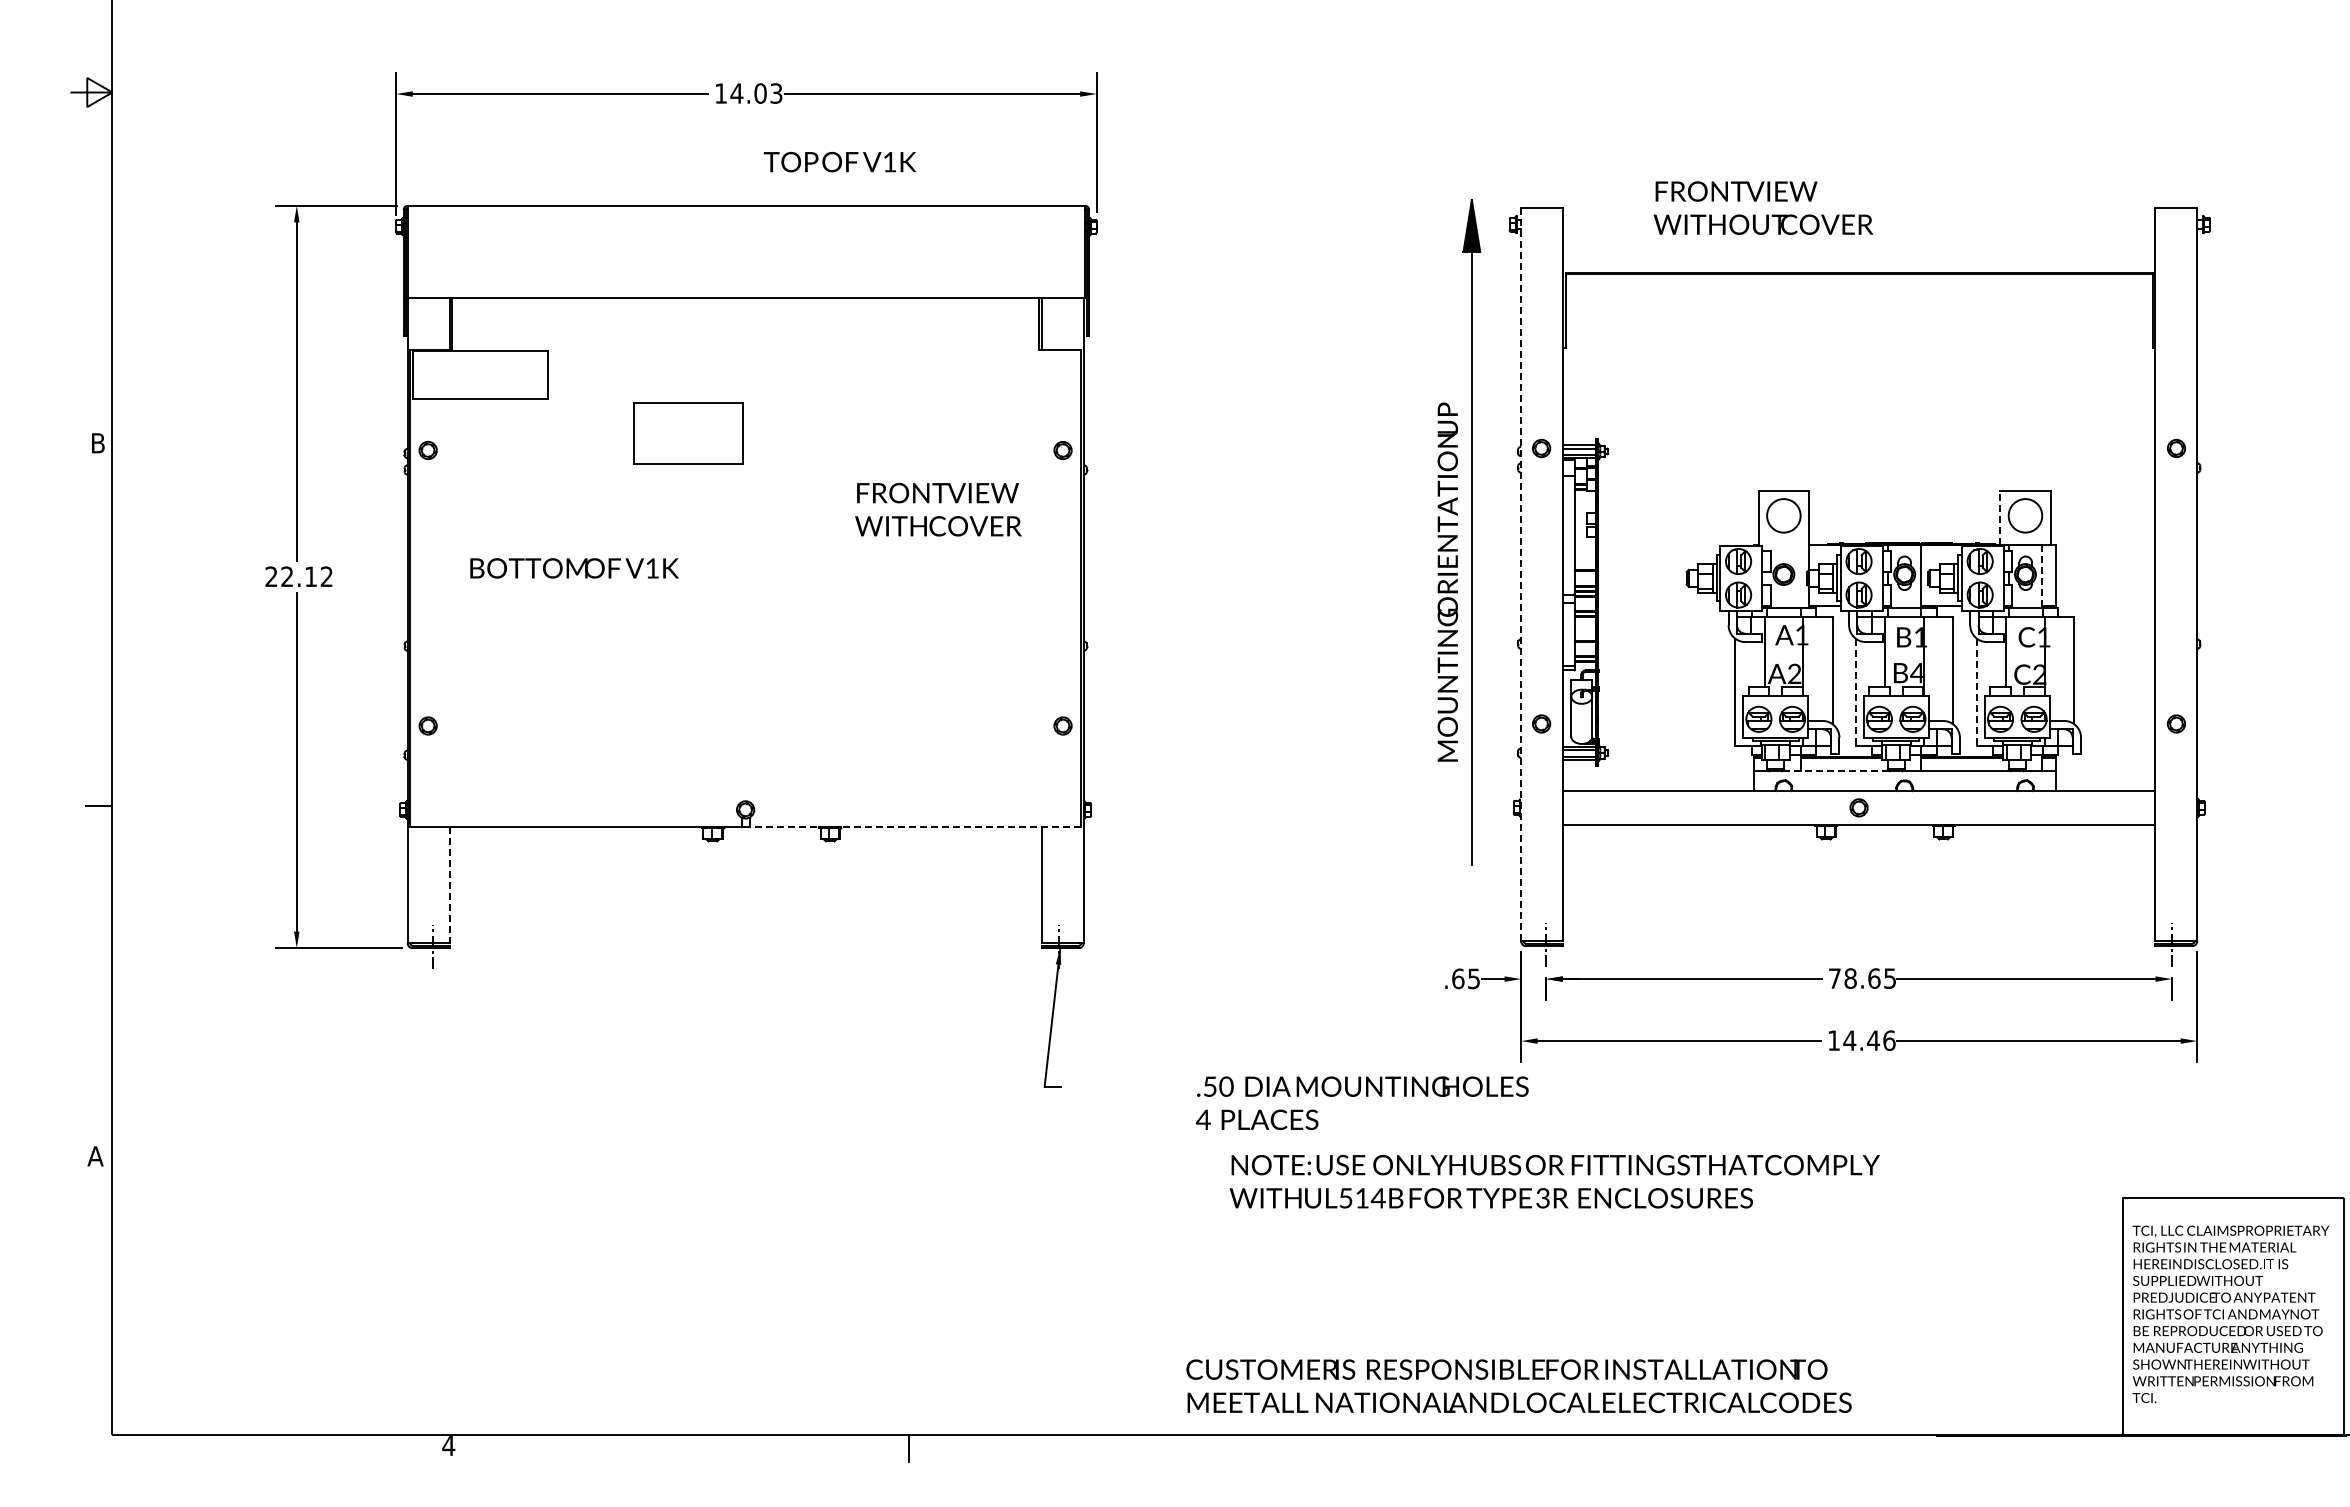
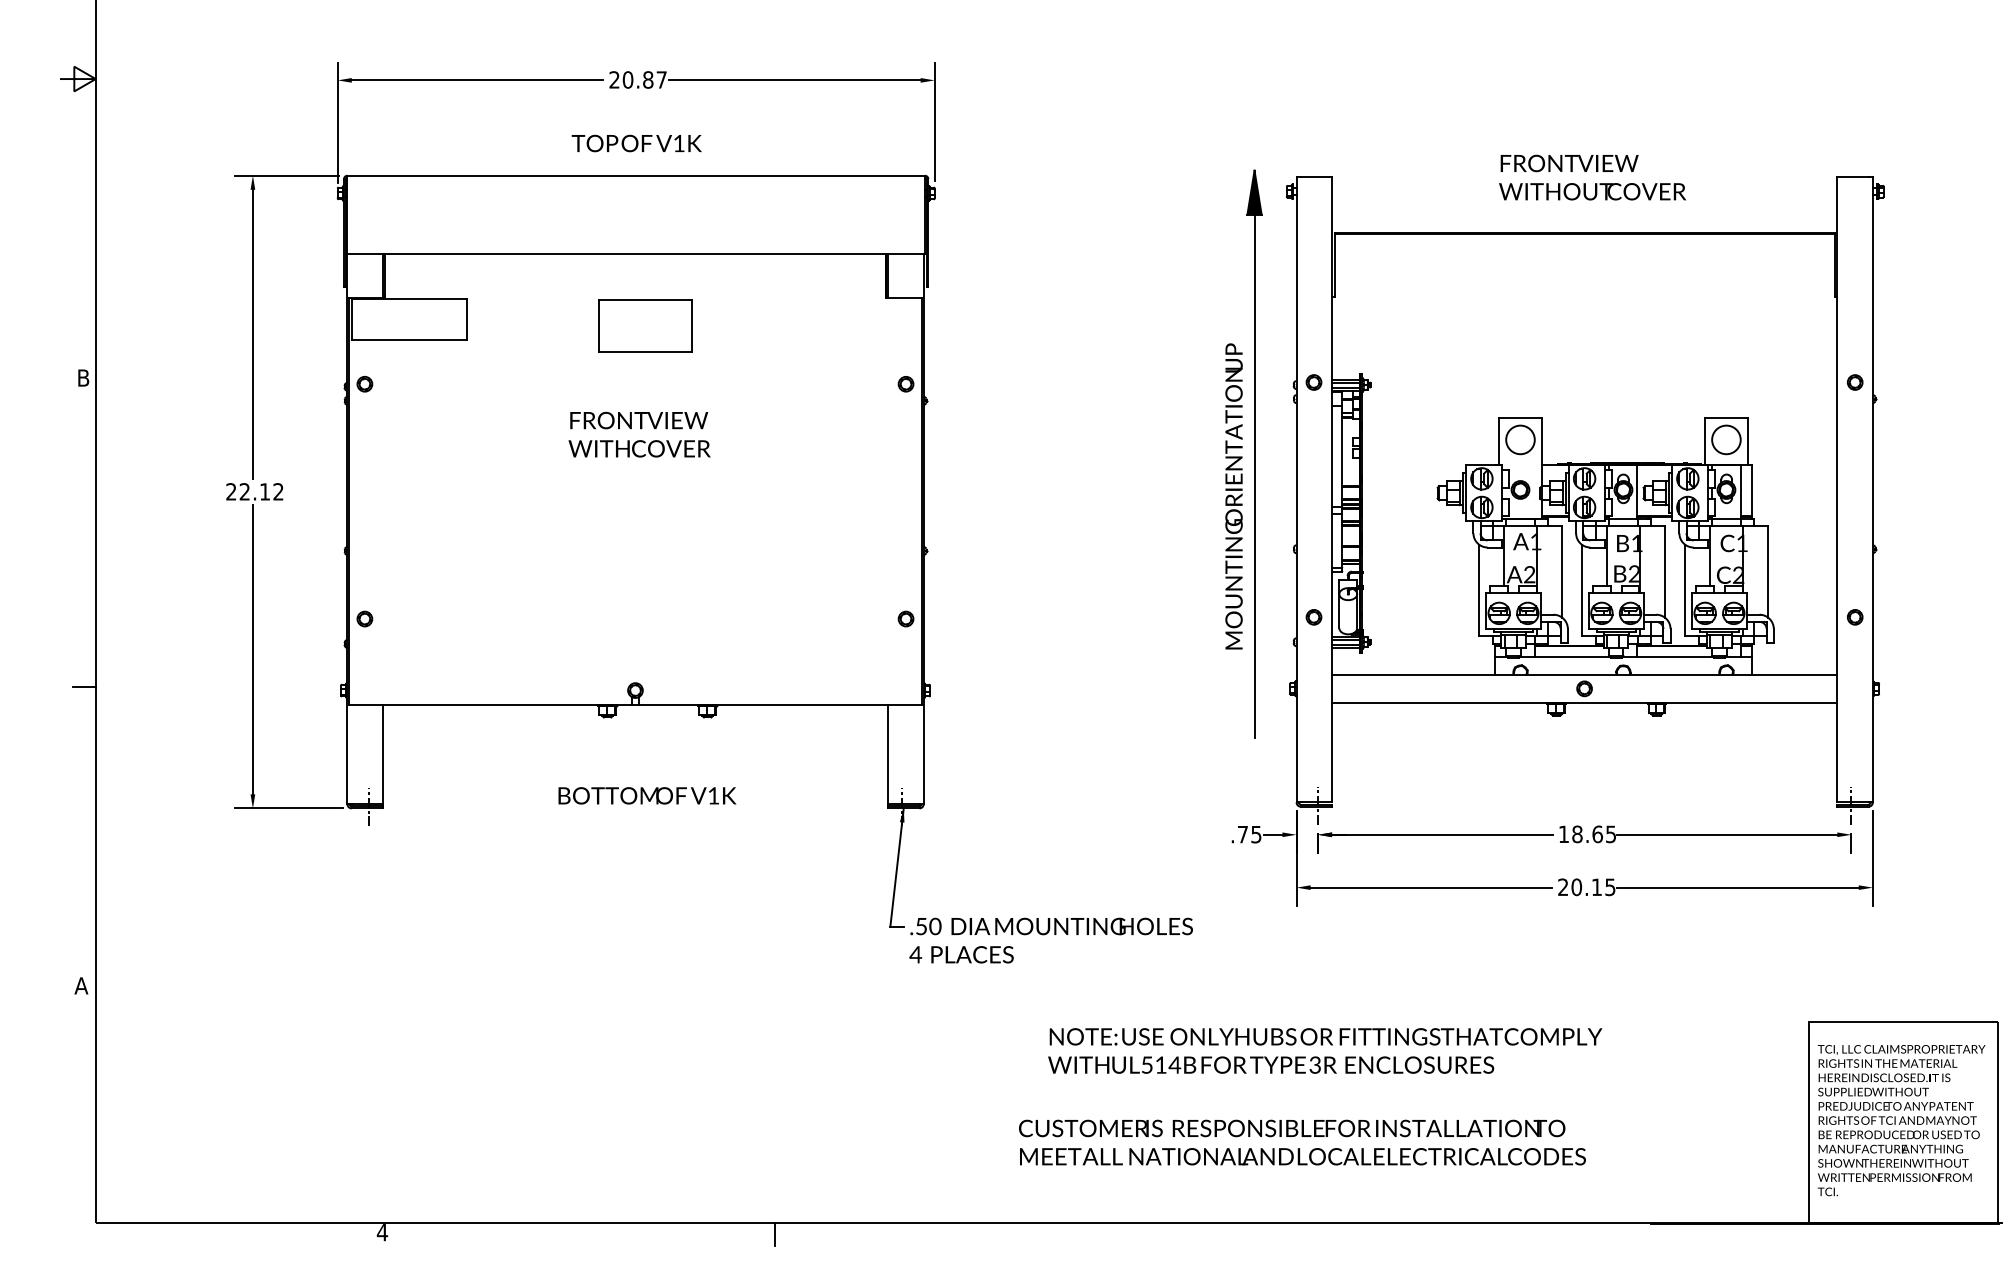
text: (748, 93) -> (637, 79), 14.03 -> 20.87
text: (839, 161) -> (636, 142), moved
text: (1763, 207) -> (1592, 177), moved
part: (688, 433) -> (645, 326), moved
text: (938, 509) -> (639, 434), moved
line: (2000, 517) -> (1705, 441), dashed -> solid
text: (574, 568) -> (647, 795), moved
line: (1521, 574) -> (1296, 489), dashed -> solid
line: (2042, 577) -> (1740, 492), dashed -> solid
text: (1916, 672) -> (1633, 573), B4 -> B2
line: (1855, 692) -> (1581, 590), dashed -> solid
line: (1976, 692) -> (1684, 590), dashed -> solid
line: (1835, 770) -> (1564, 656), dashed -> solid
line: (915, 826) -> (780, 704), dashed -> solid
line: (449, 885) -> (383, 755), dashed -> solid
text: (1458, 978) -> (1243, 834), .65 -> .75
text: (1834, 978) -> (1563, 834), 78.65 -> 18.65
text: (1861, 1040) -> (1586, 887), 14.46 -> 20.15
text: (1362, 1103) -> (1051, 940), moved
text: (1554, 1181) -> (1324, 1050), moved
text: (1518, 1385) -> (1301, 1142), moved

